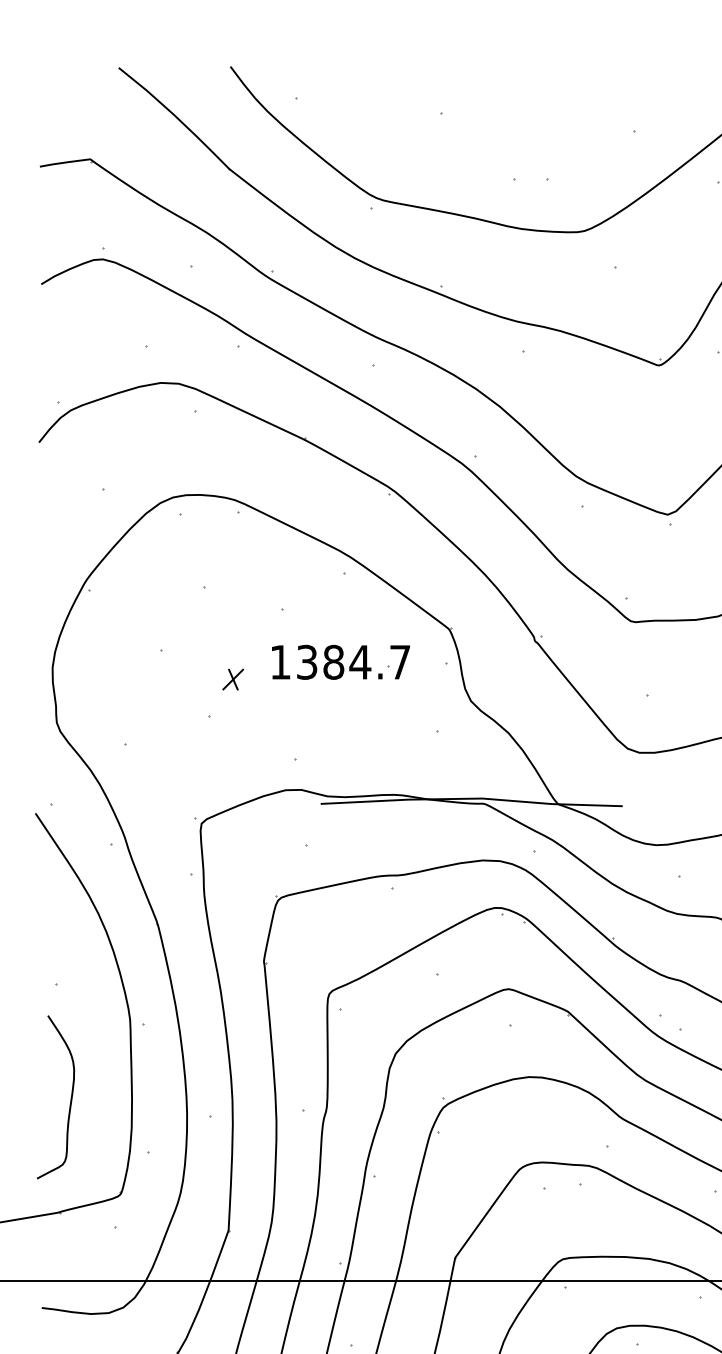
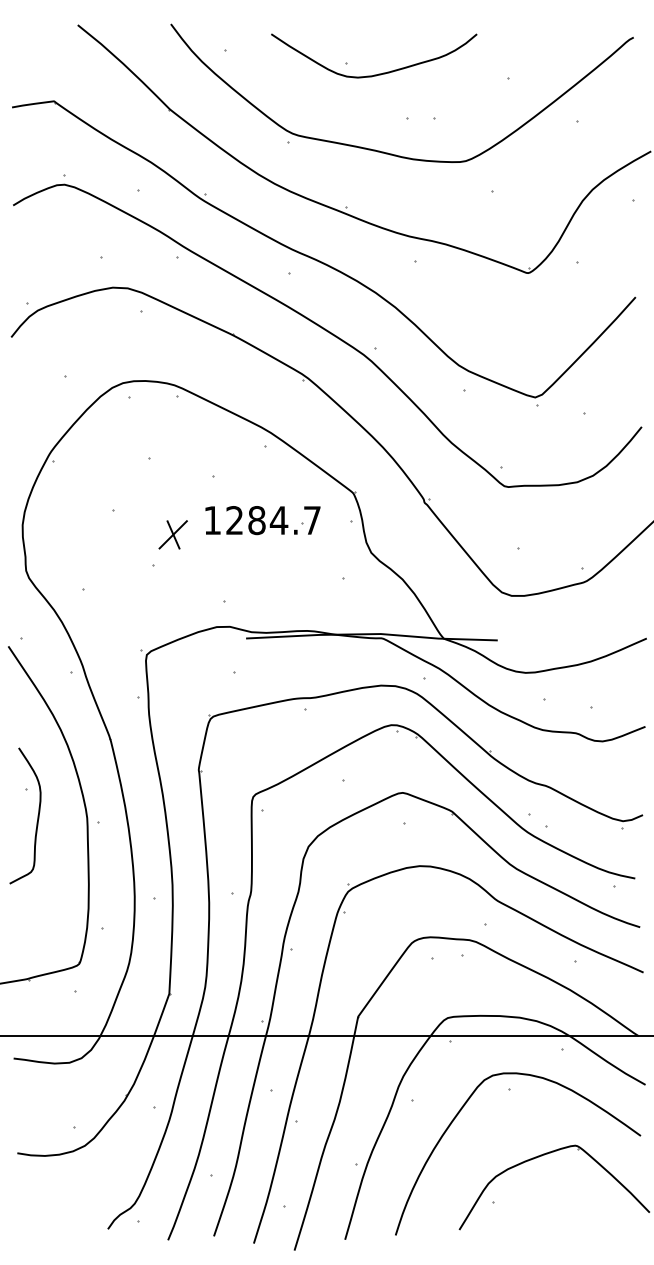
curve: (479, 125) -> (378, 73), added
text: (306, 662) -> (234, 520), 1384.7 -> 1284.7
part: (232, 679) -> (172, 534), size x1.67
curve: (70, 1096) -> (37, 815), moved

